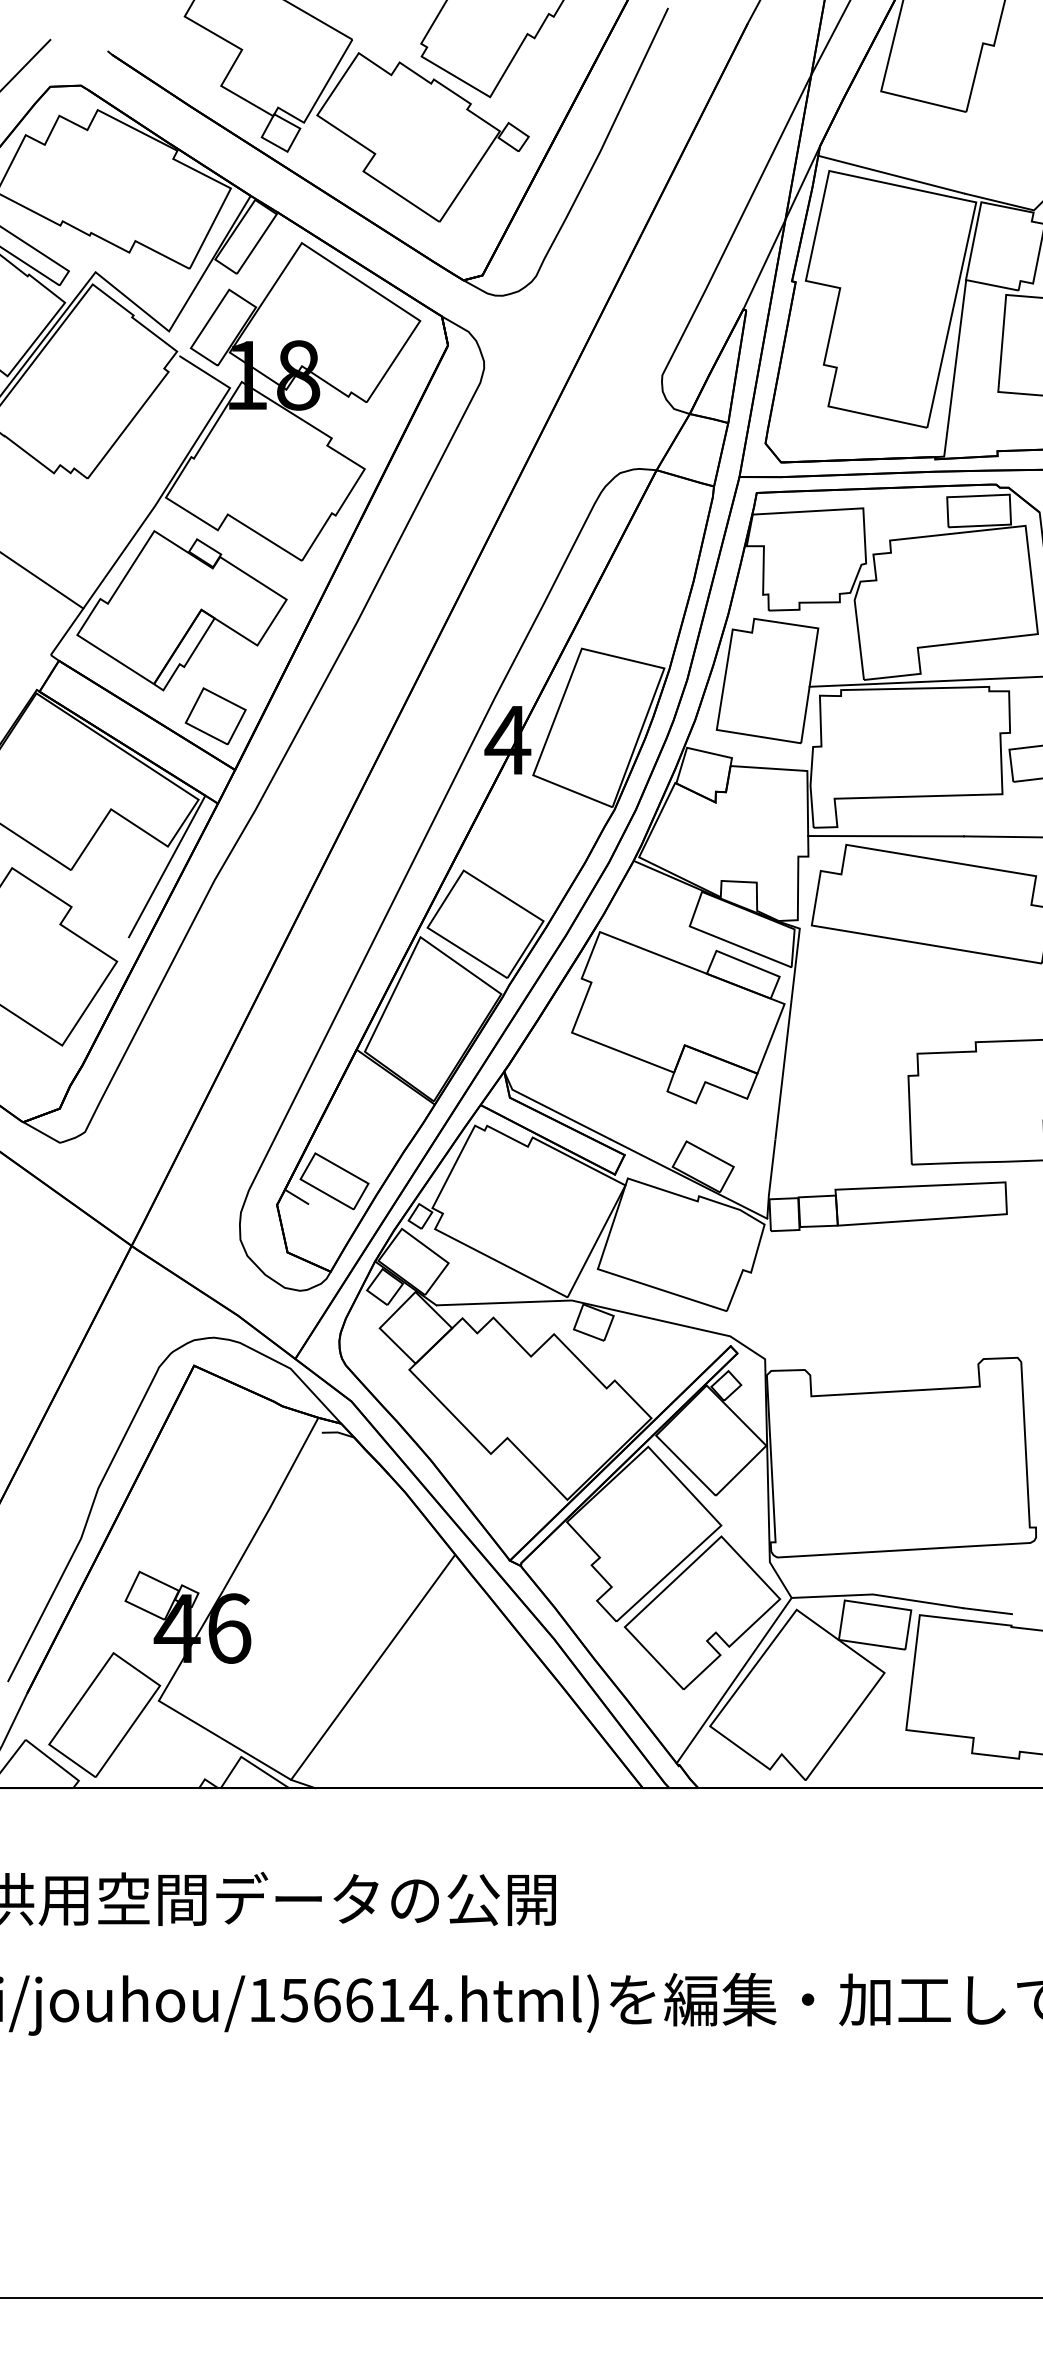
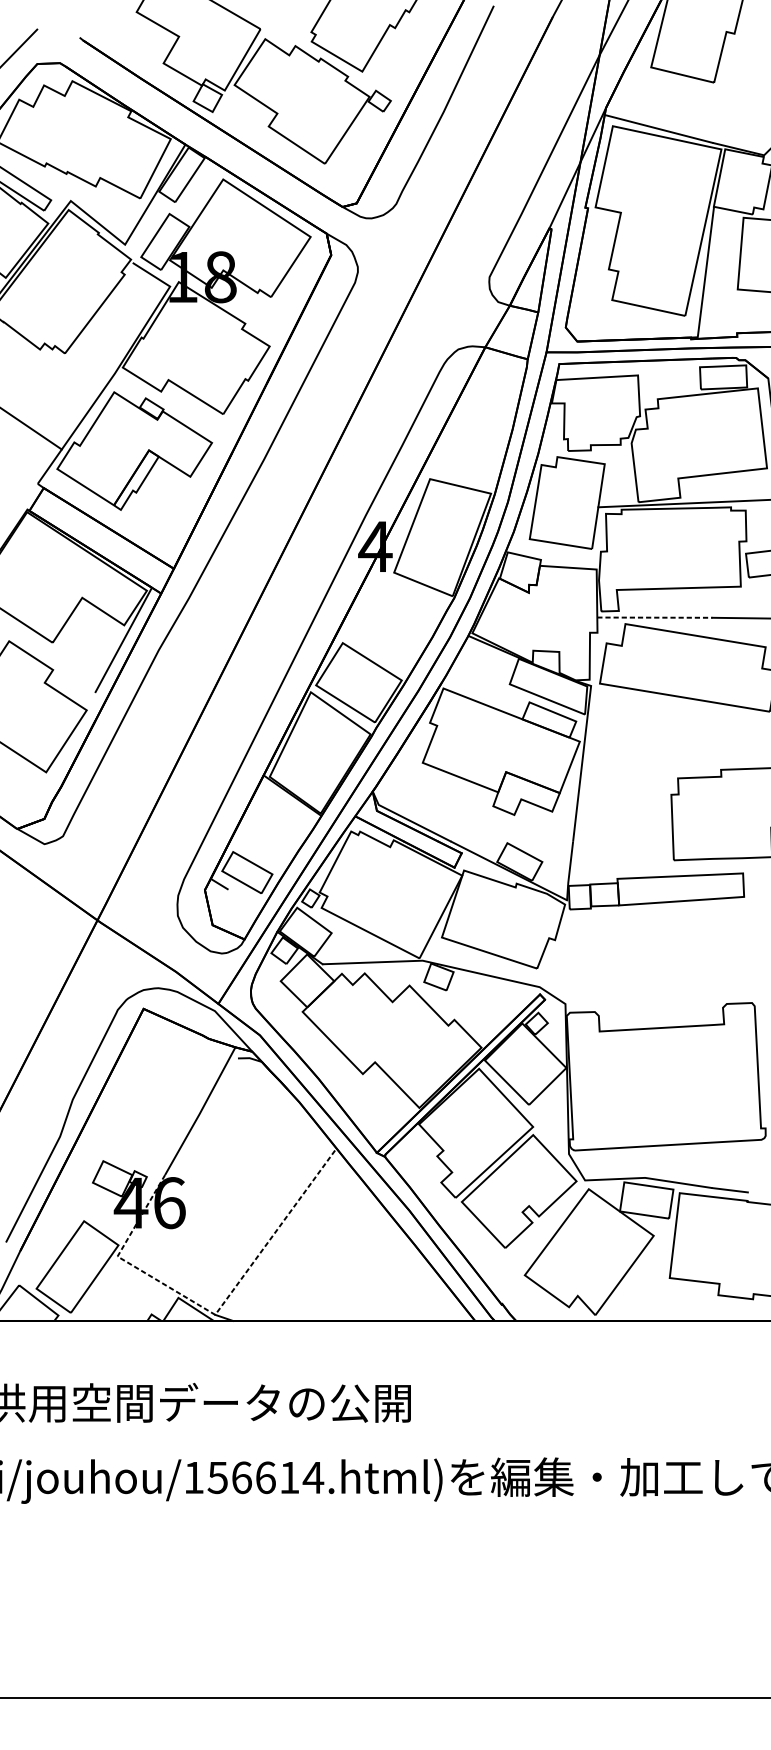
part: (215, 716) -> (159, 529), removed
line: (886, 836) -> (655, 617), solid -> dashed
line: (733, 1680) -> (542, 1241), removed
line: (289, 1778) -> (214, 1313), solid -> dashed

